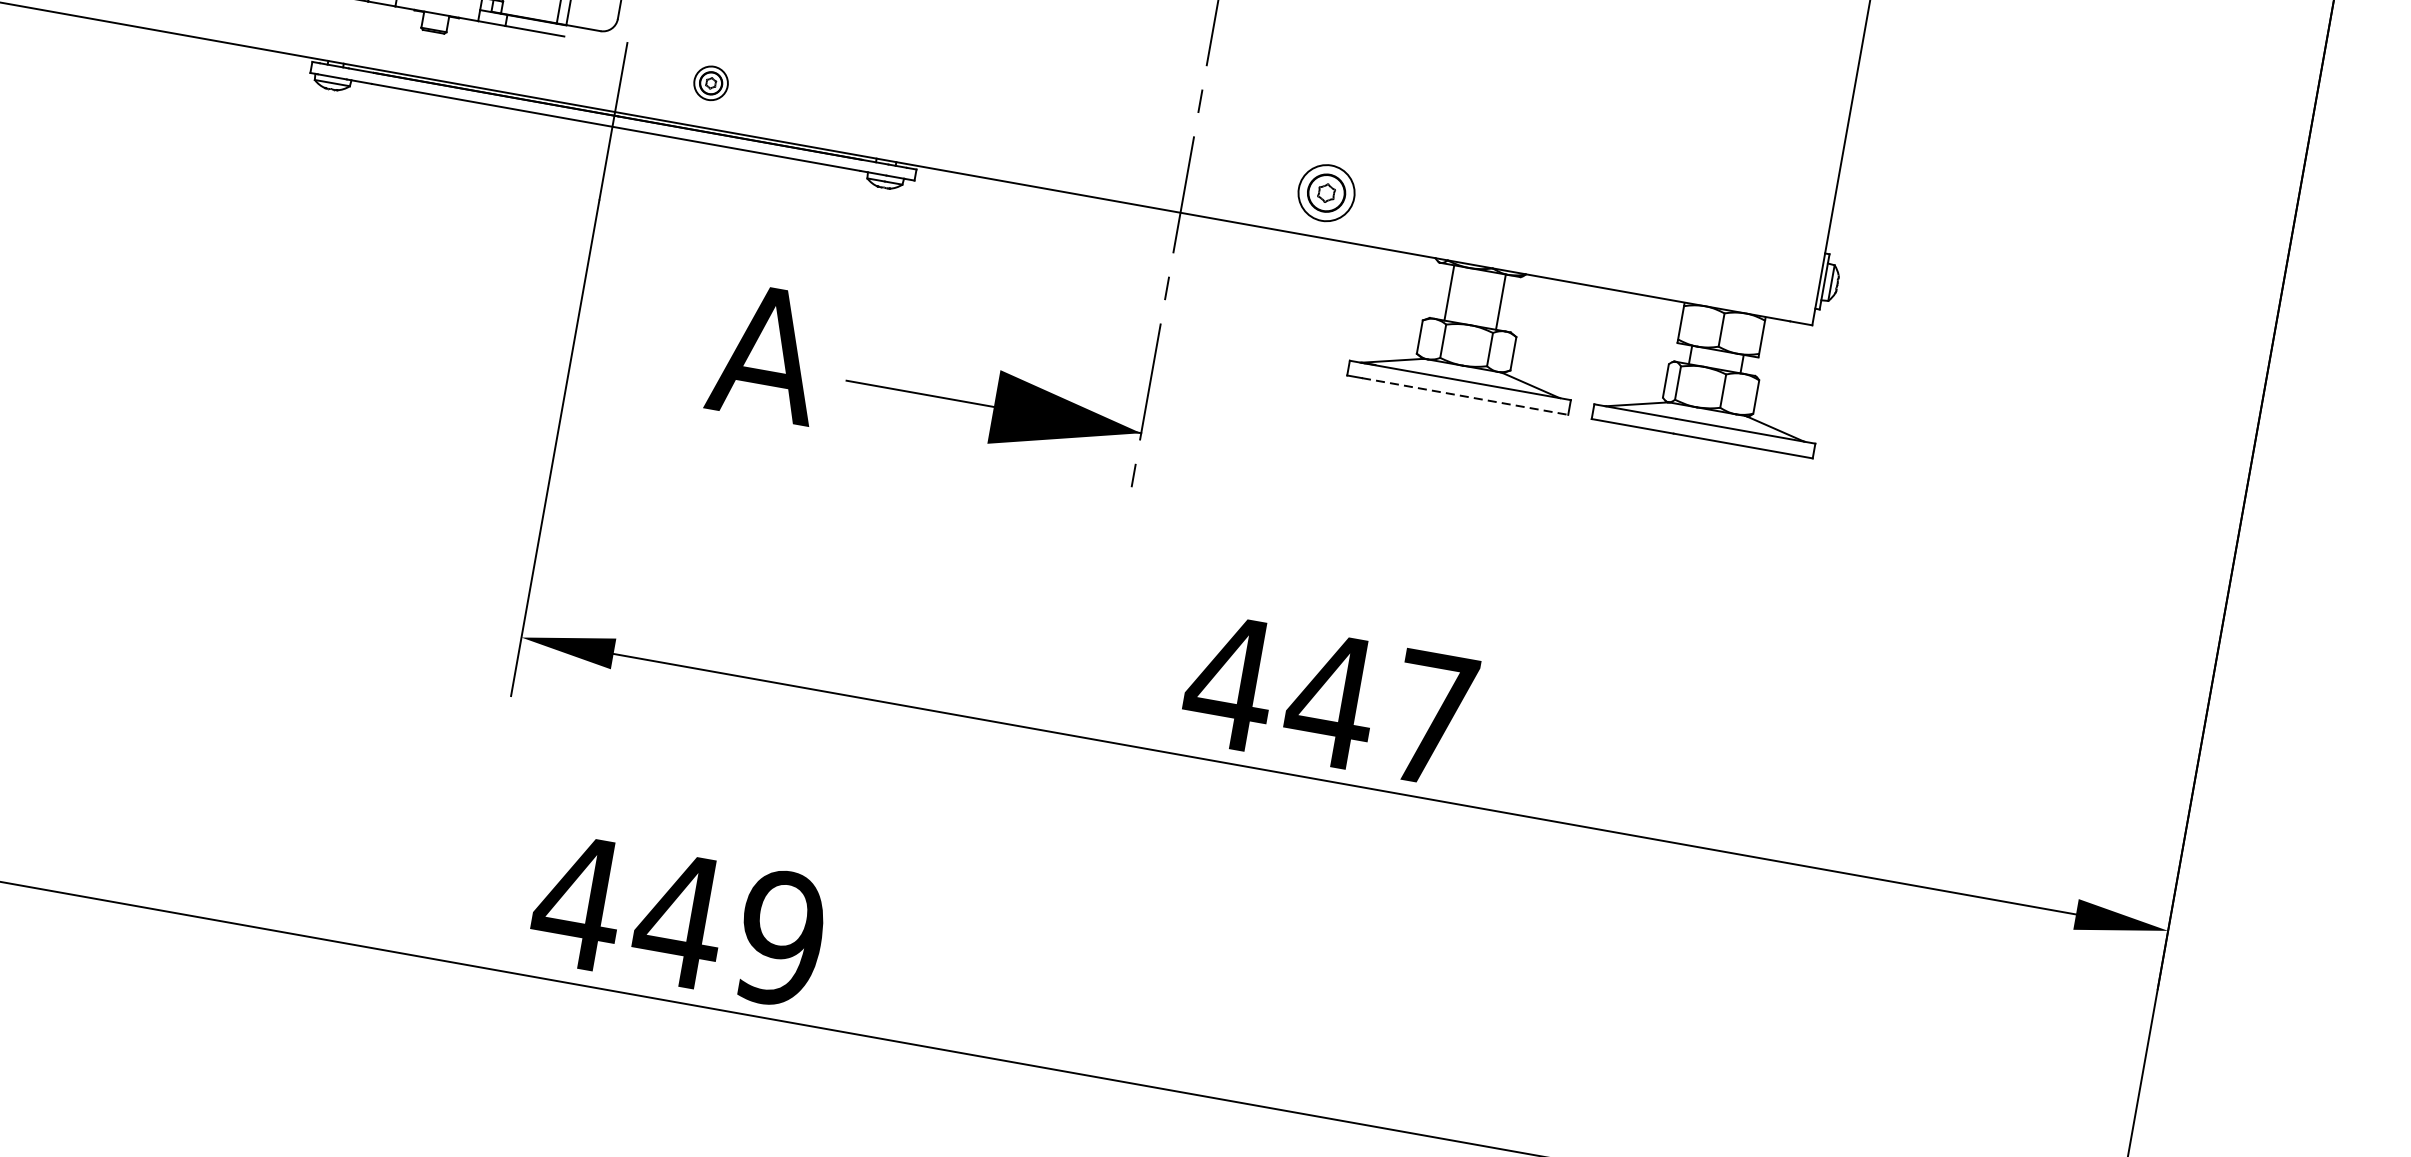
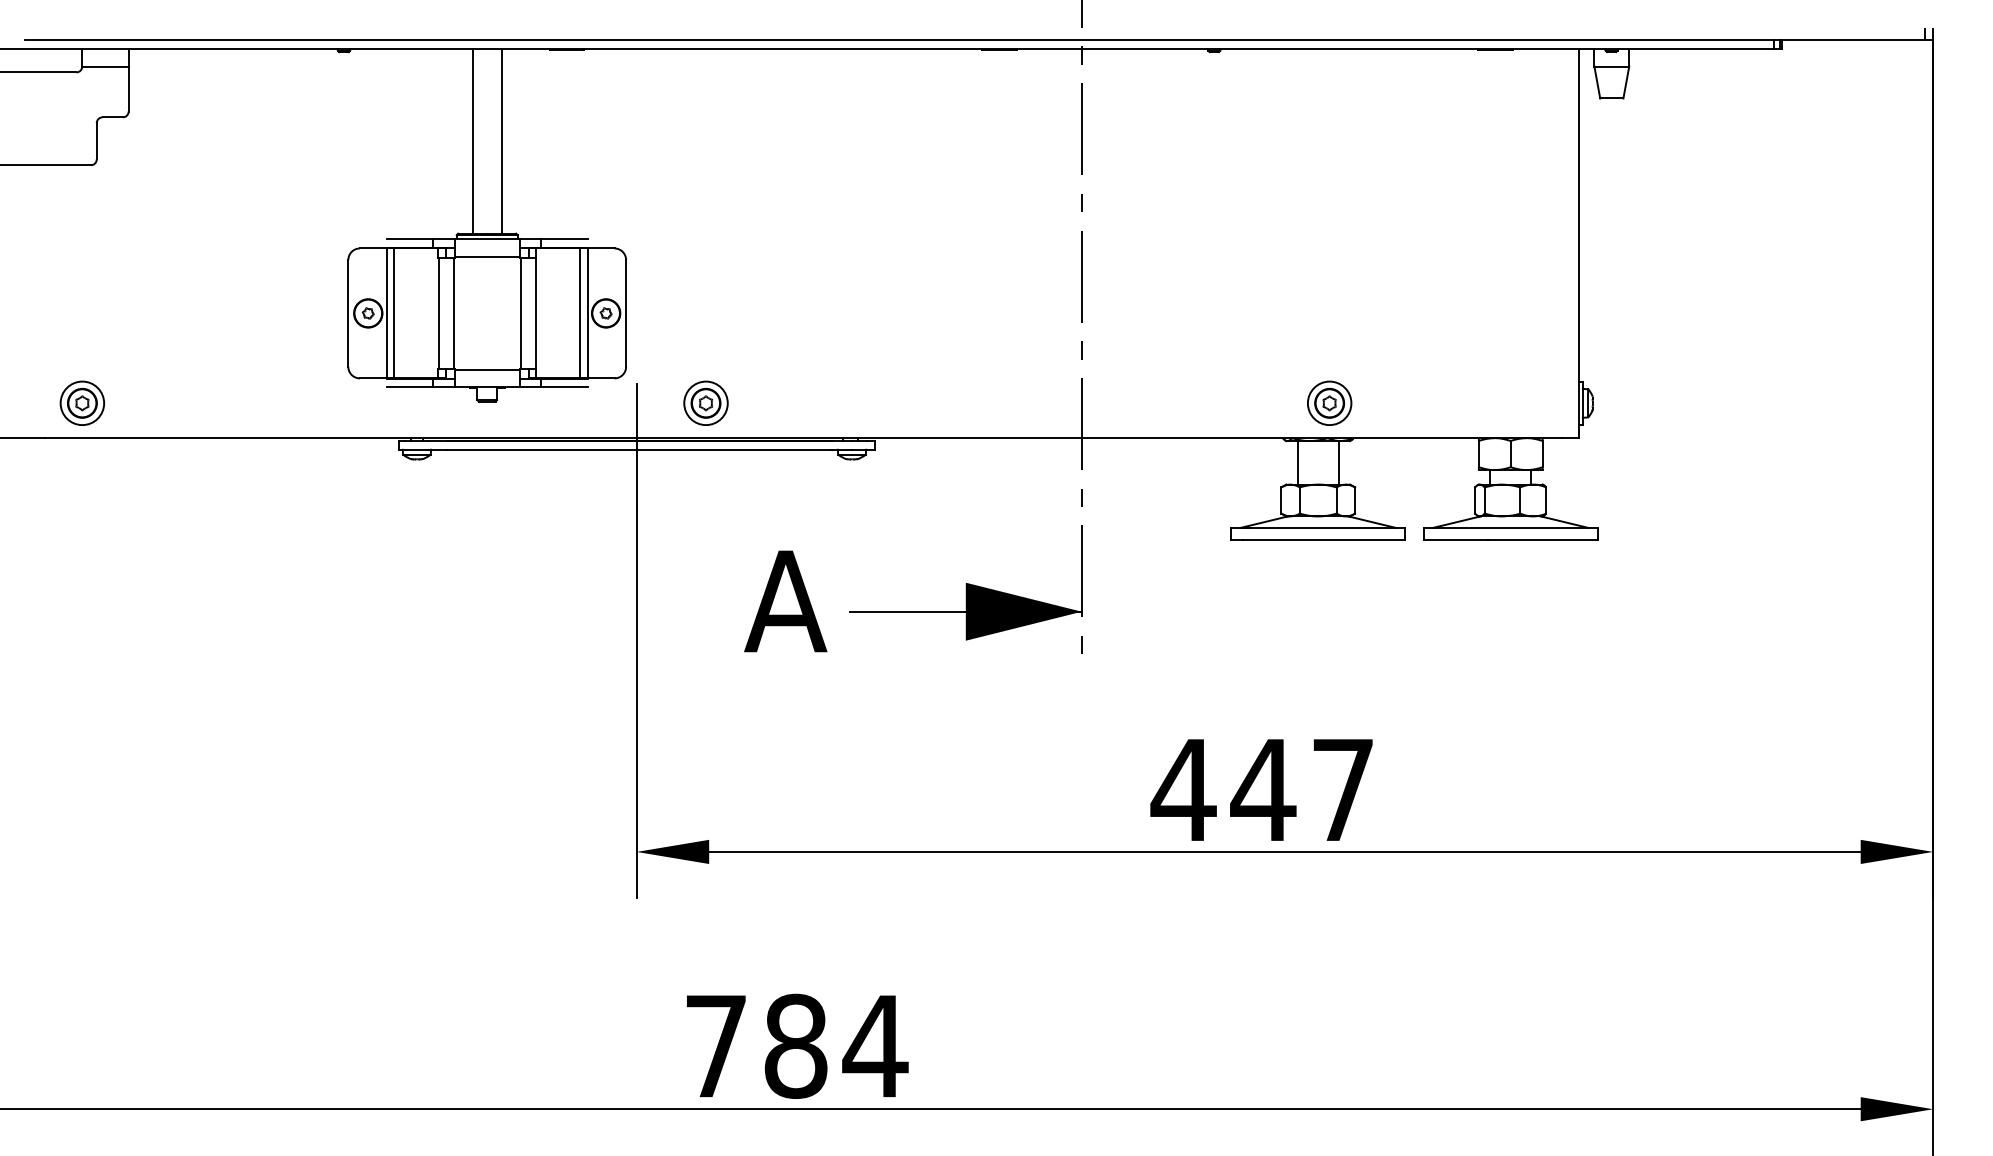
part: (710, 82) -> (705, 402), size x1.67
part: (1326, 192) -> (1329, 402), moved
line: (1465, 396) -> (1324, 539), dashed -> solid
text: (679, 919) -> (795, 1045), 449 -> 784

